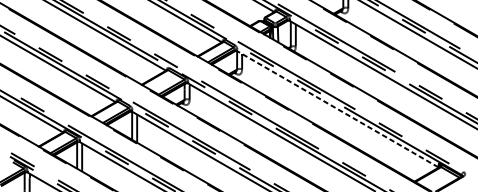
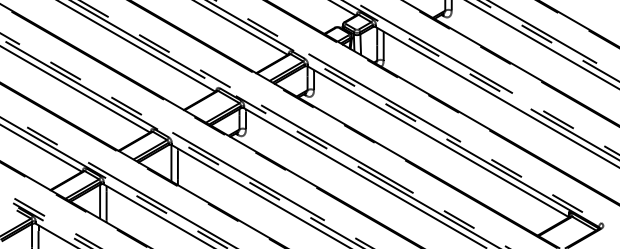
line: (337, 109) -> (437, 141), dashed -> solid

